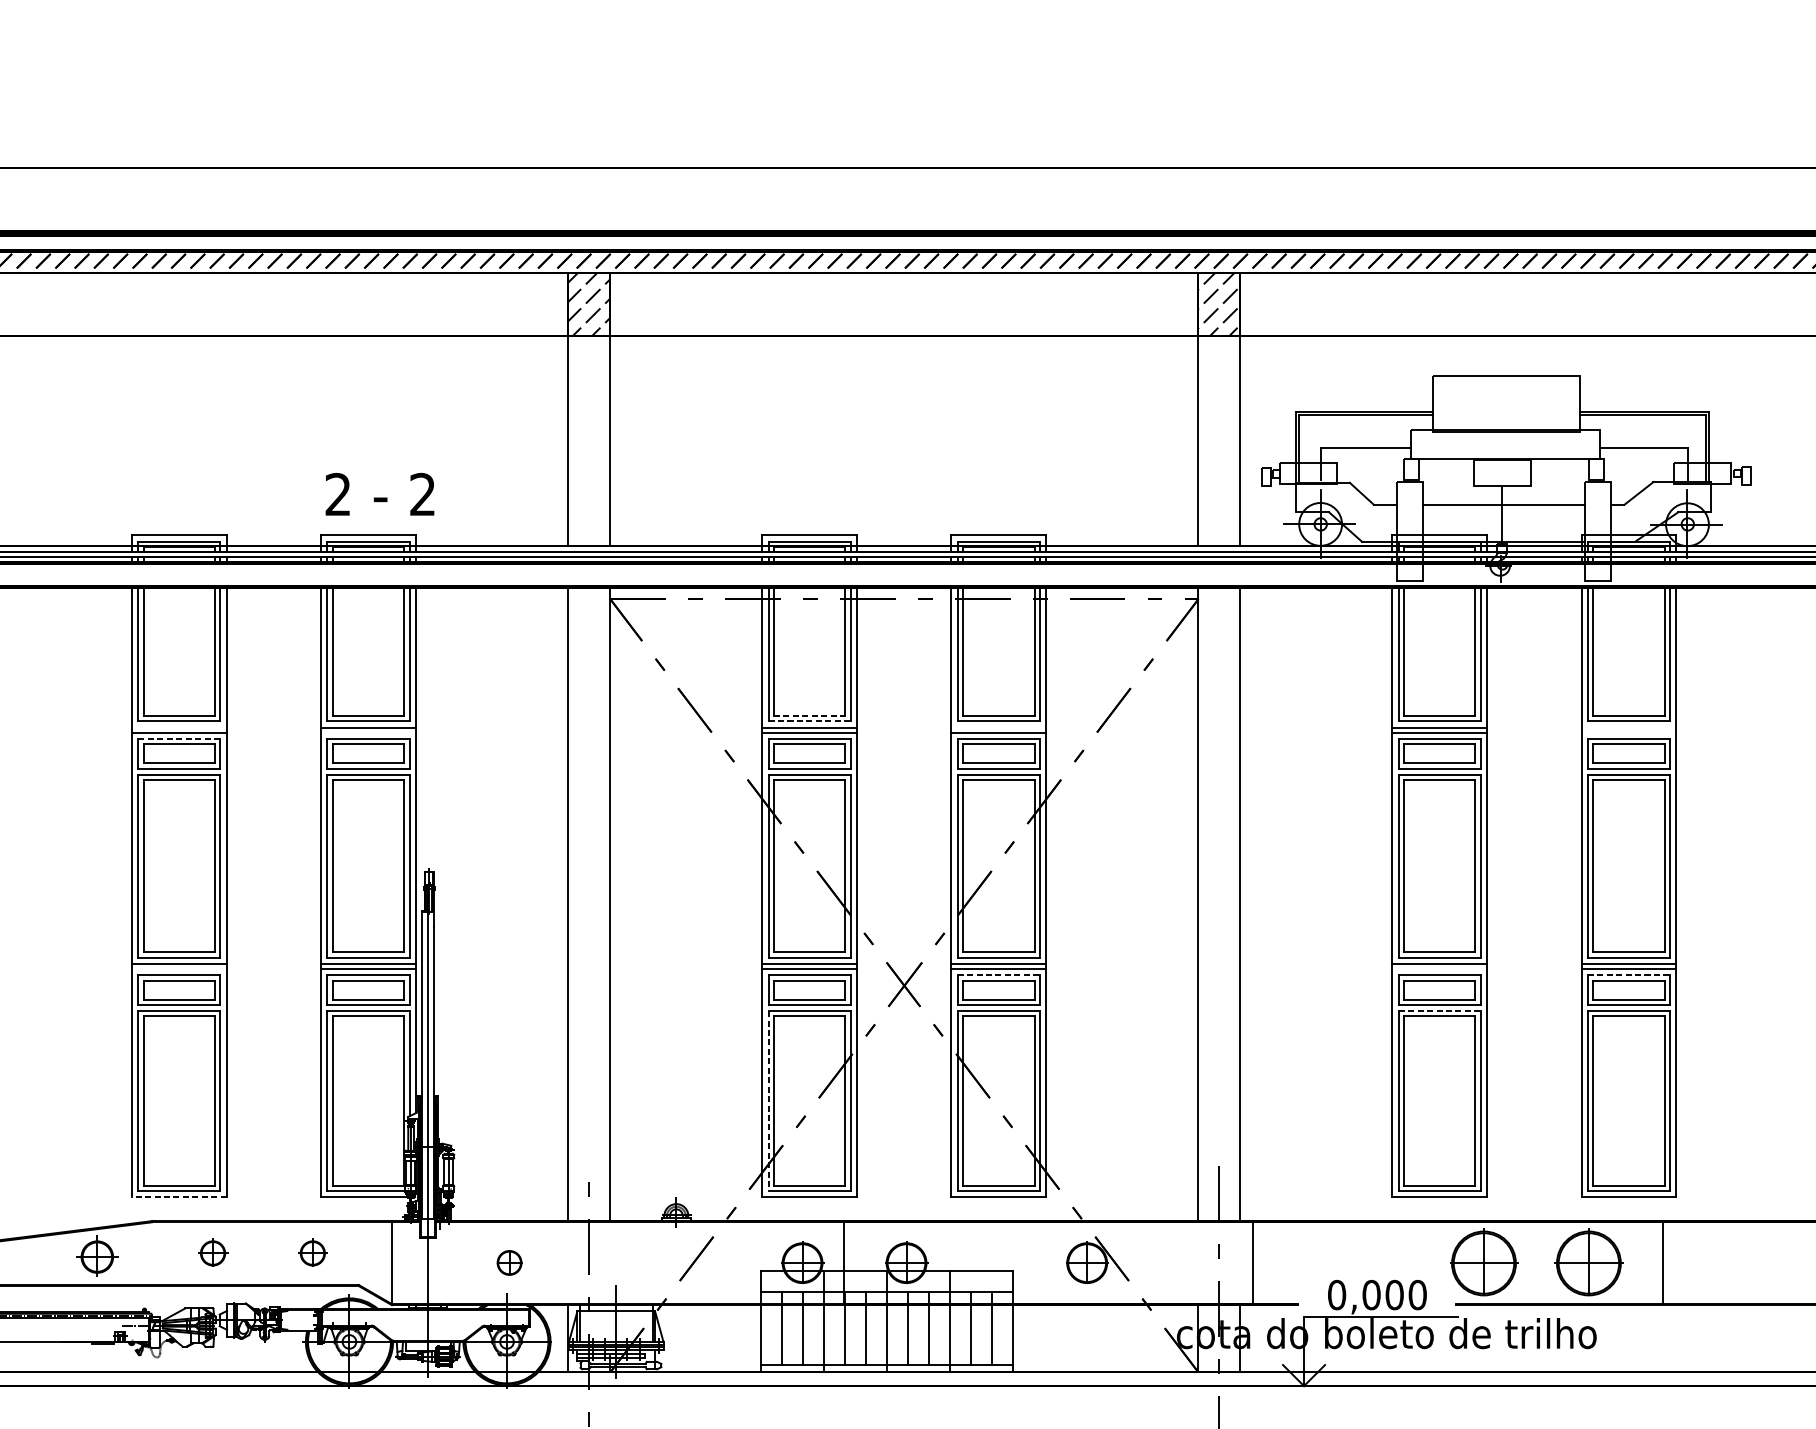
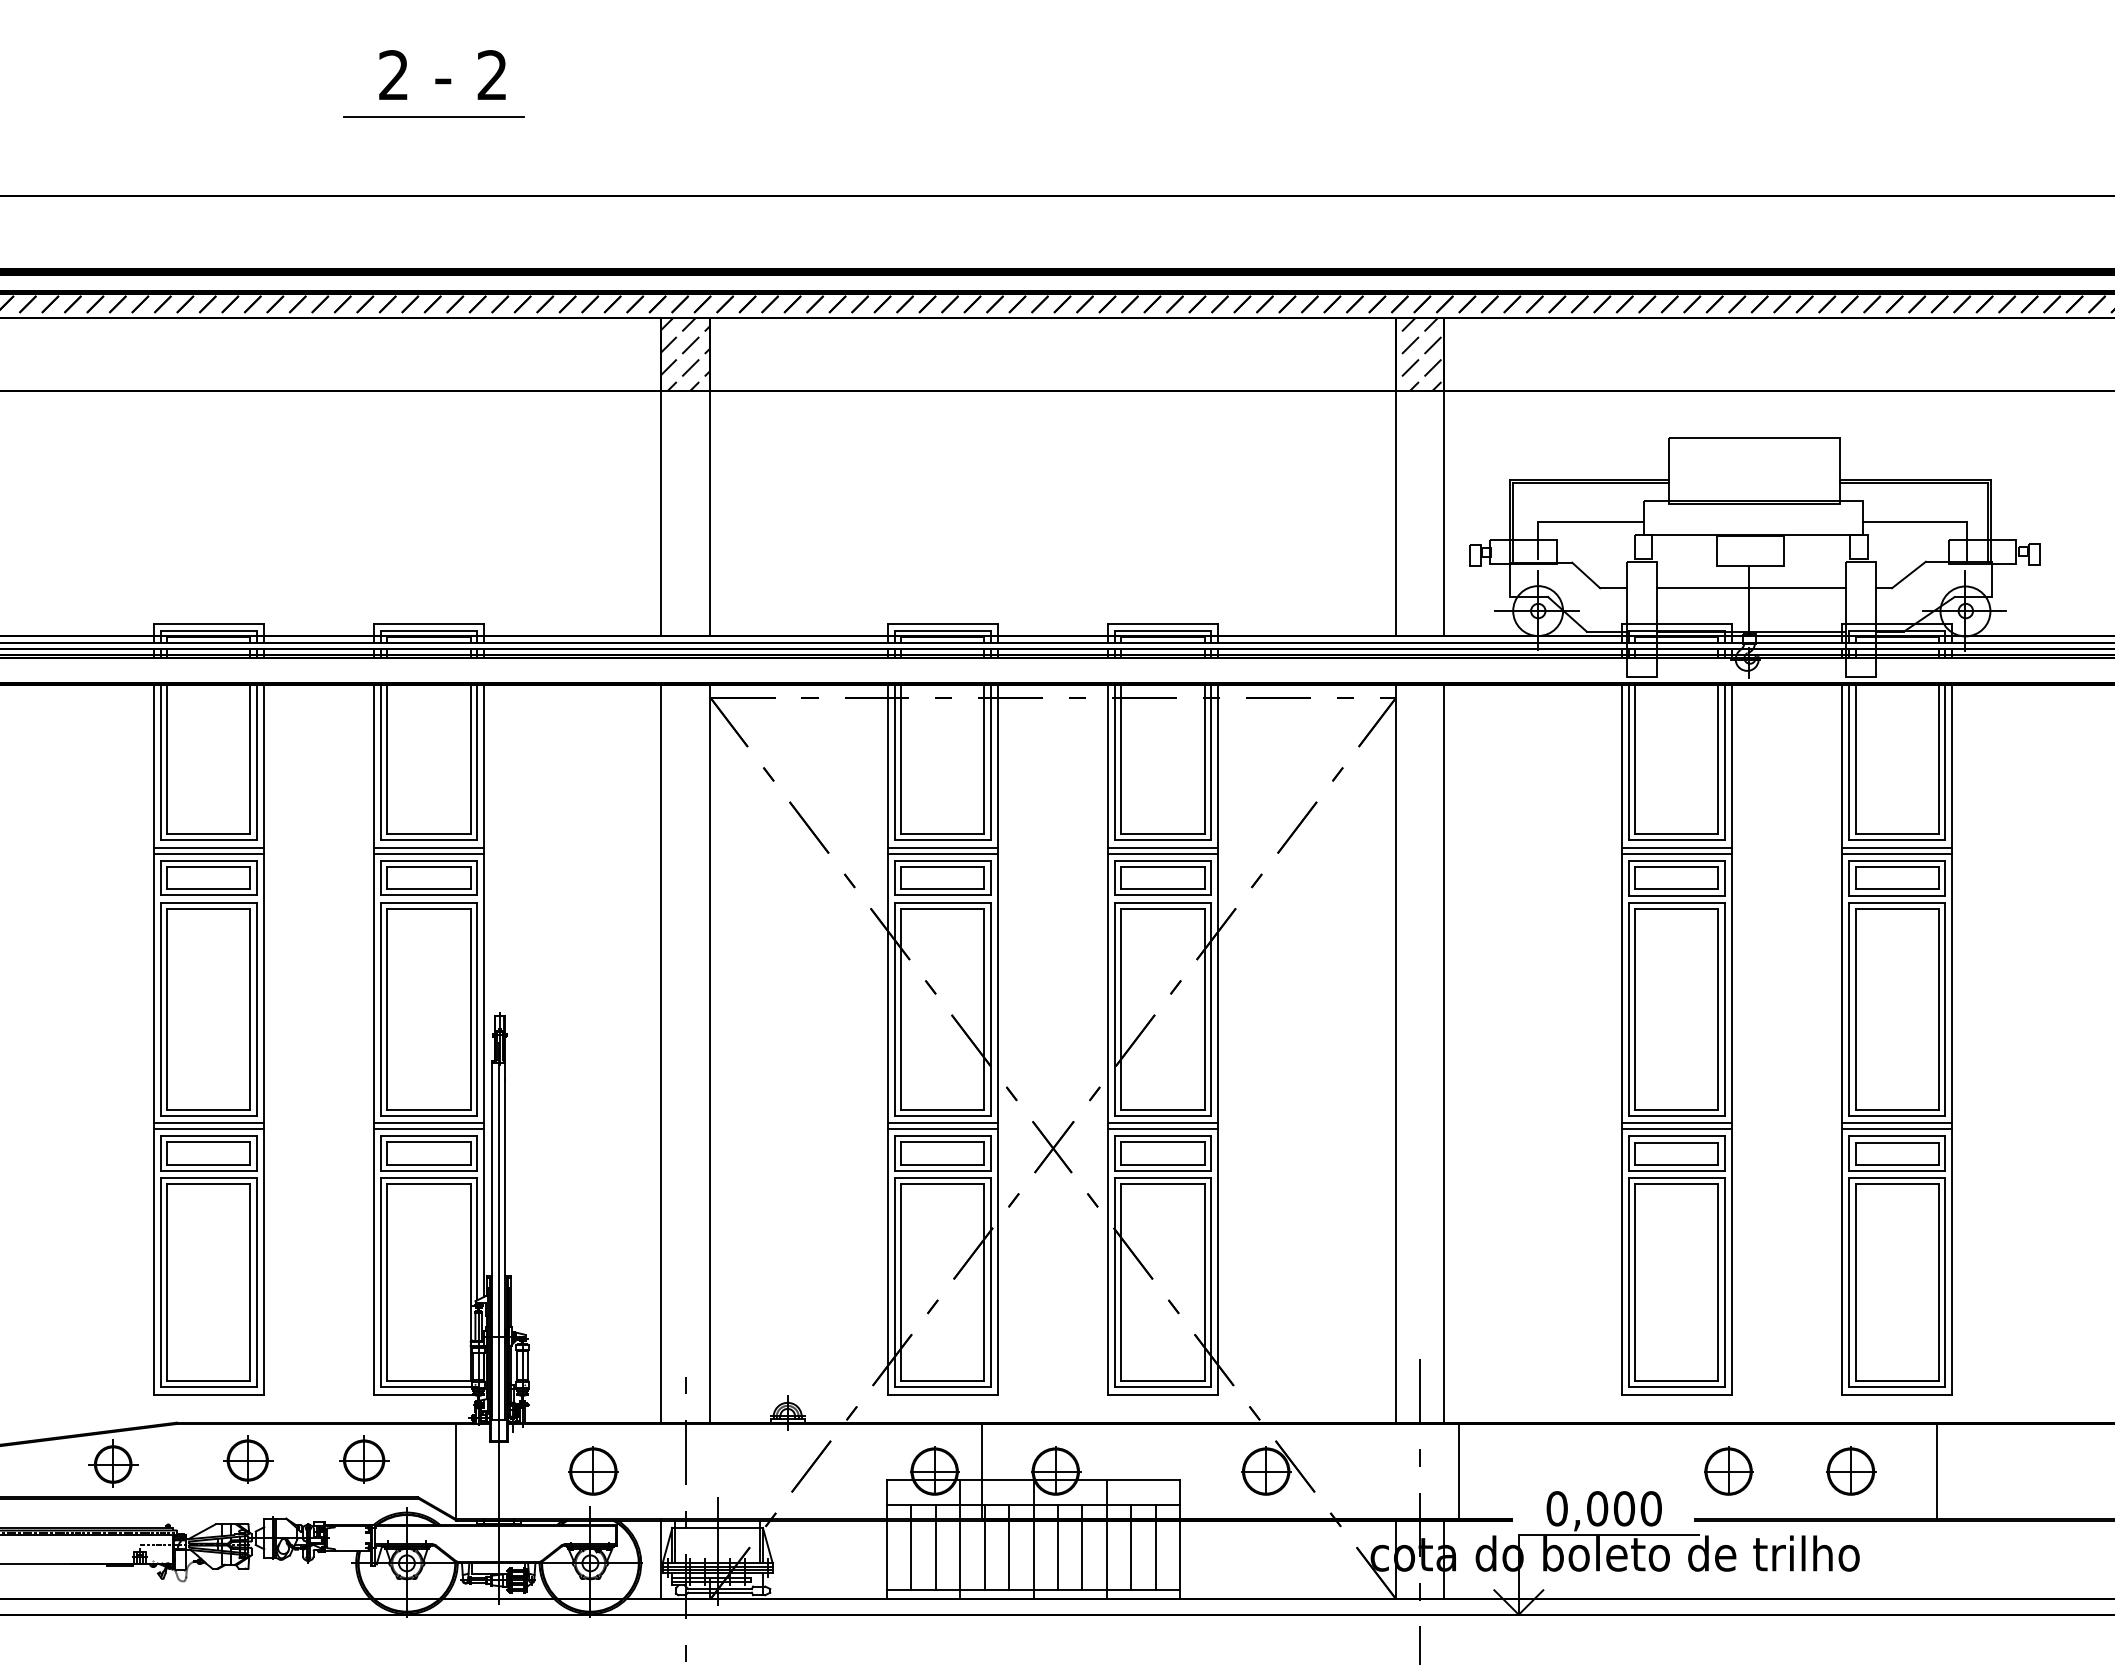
line: (372, 99) -> (433, 116), added
text: (380, 493) -> (442, 74), moved
line: (809, 716) -> (942, 834), dashed -> solid
line: (809, 721) -> (942, 840), dashed -> solid
line: (179, 727) -> (208, 847), added
line: (998, 727) -> (1162, 847), added
line: (1629, 727) -> (1897, 847), added
line: (368, 732) -> (428, 853), added
line: (1629, 732) -> (1897, 853), added
line: (179, 739) -> (208, 861), dashed -> solid
line: (179, 969) -> (208, 1129), added
line: (1439, 969) -> (1676, 1129), added
line: (999, 975) -> (1163, 1136), dashed -> solid
line: (1629, 975) -> (1897, 1136), dashed -> solid
line: (1439, 1010) -> (1676, 1177), dashed -> solid
line: (768, 1100) -> (895, 1282), dashed -> solid
line: (179, 1196) -> (208, 1394), dashed -> solid
part: (213, 1252) -> (248, 1459), size x1.43
part: (313, 1252) -> (364, 1459), size x1.43
part: (509, 1262) -> (593, 1470), size x1.67
part: (1484, 1262) -> (1728, 1470), size x0.62
part: (1589, 1262) -> (1851, 1470), size x0.62

